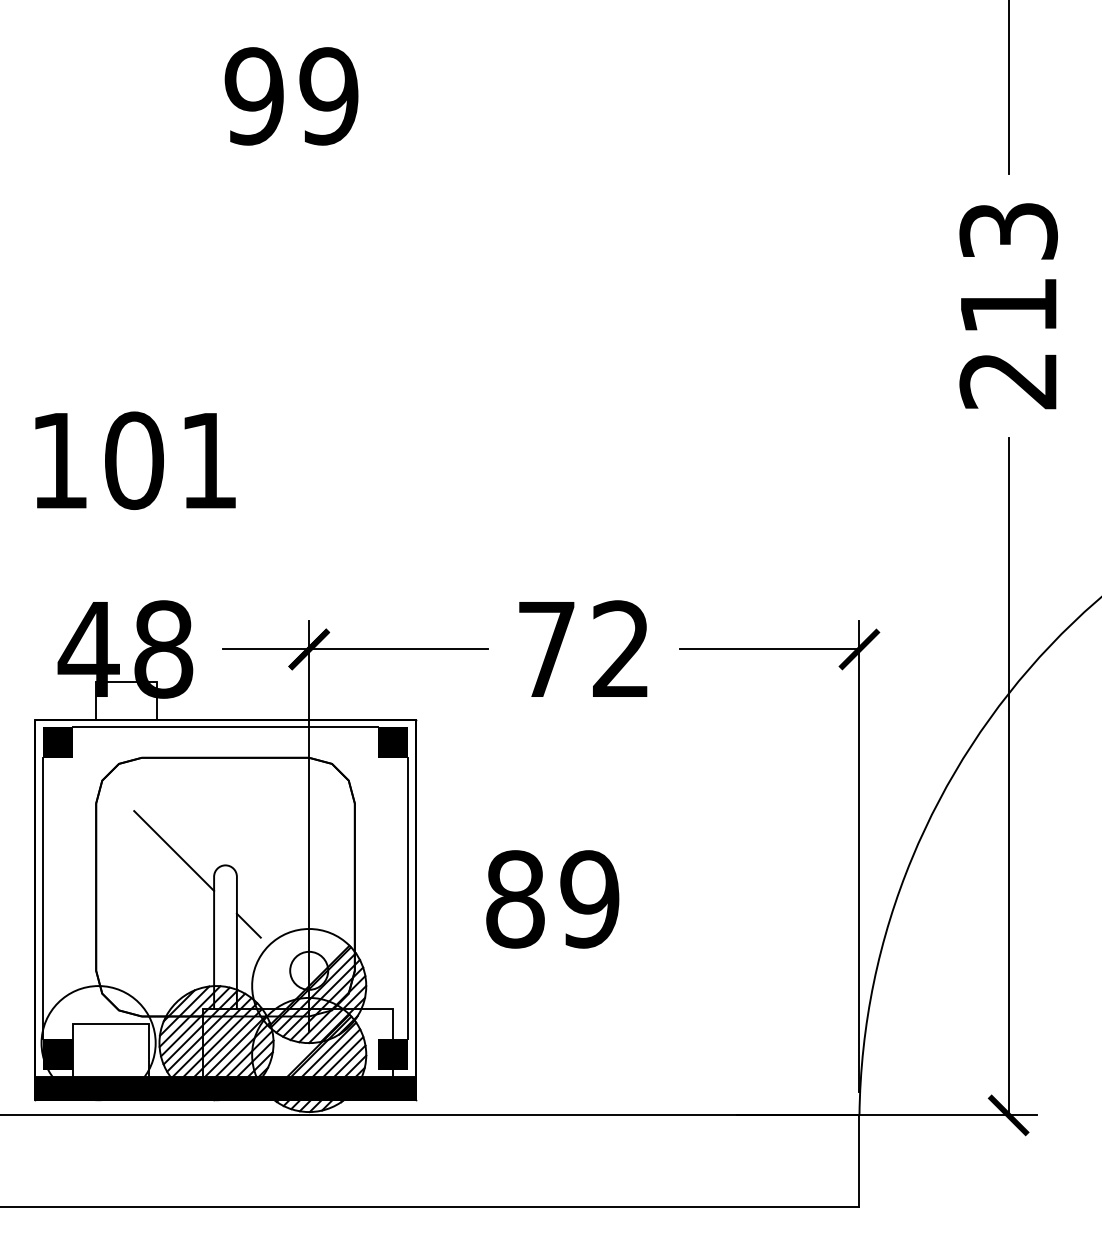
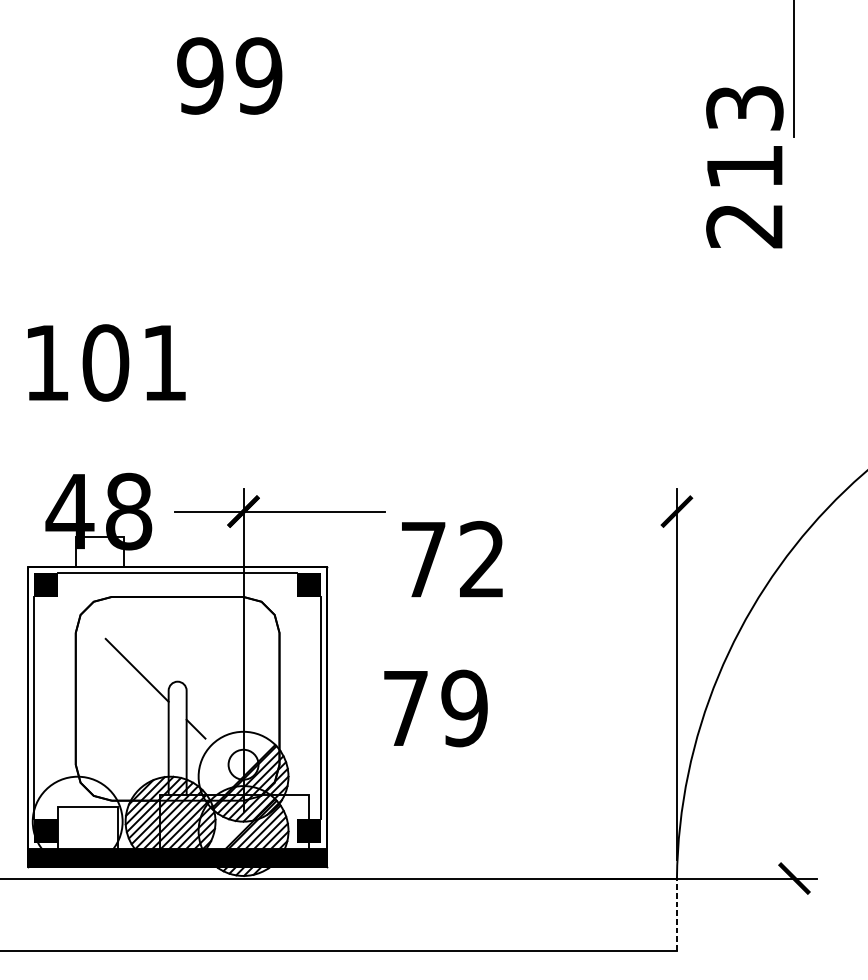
text: (1008, 306) -> (744, 167), moved
text: (583, 648) -> (452, 558), moved
line: (769, 649) -> (606, 511), removed
line: (1008, 776) -> (794, 611), removed
text: (515, 899) -> (406, 708), 89 -> 79
line: (859, 1161) -> (676, 914), solid -> dashed

